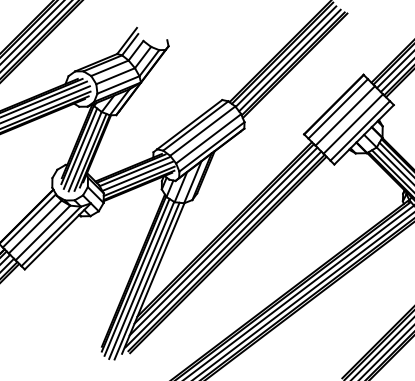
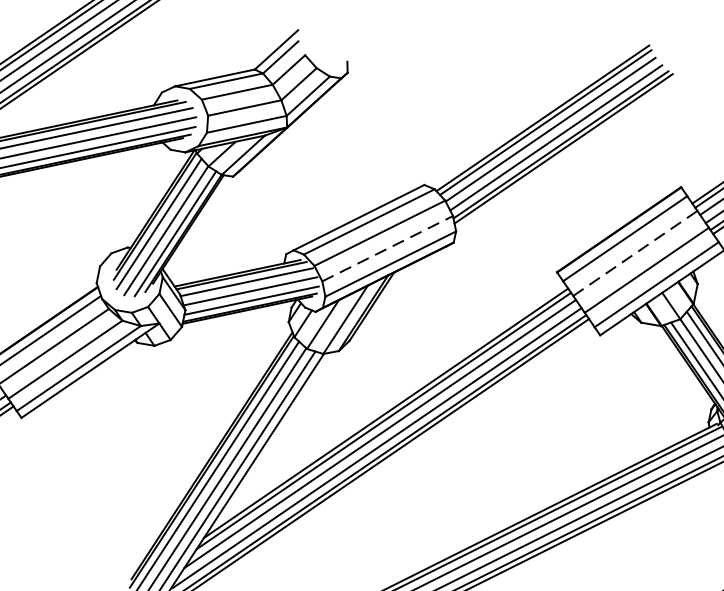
line: (345, 115) -> (635, 252), solid -> dashed
line: (208, 138) -> (387, 248), solid -> dashed

